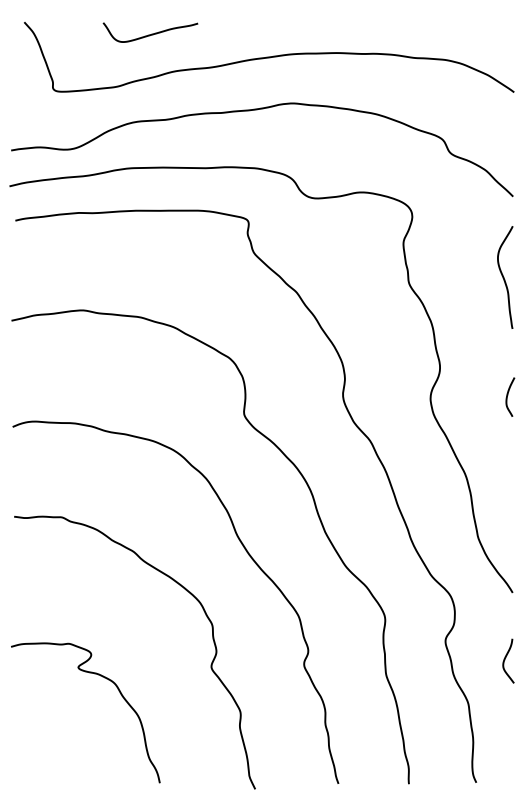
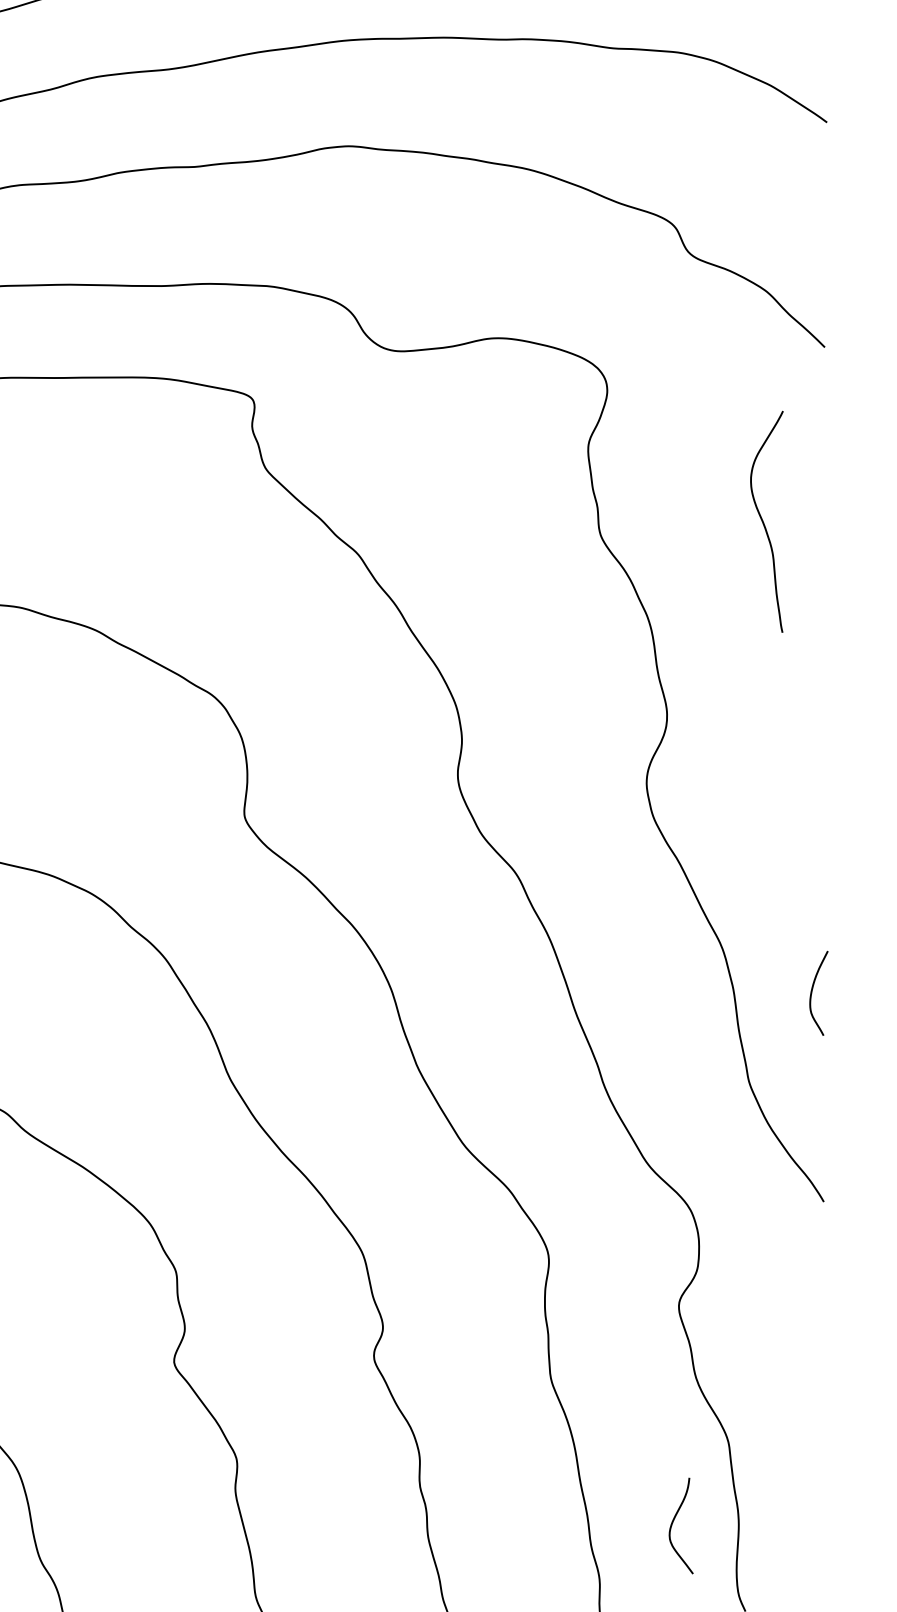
curve: (504, 277) -> (765, 521), moved
curve: (508, 395) -> (814, 989), moved
curve: (505, 660) -> (674, 1524), moved

